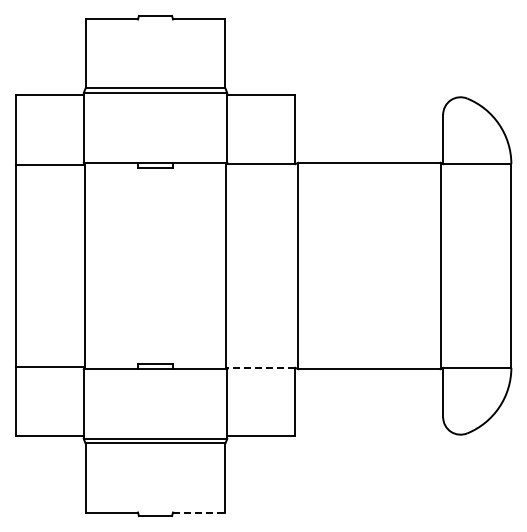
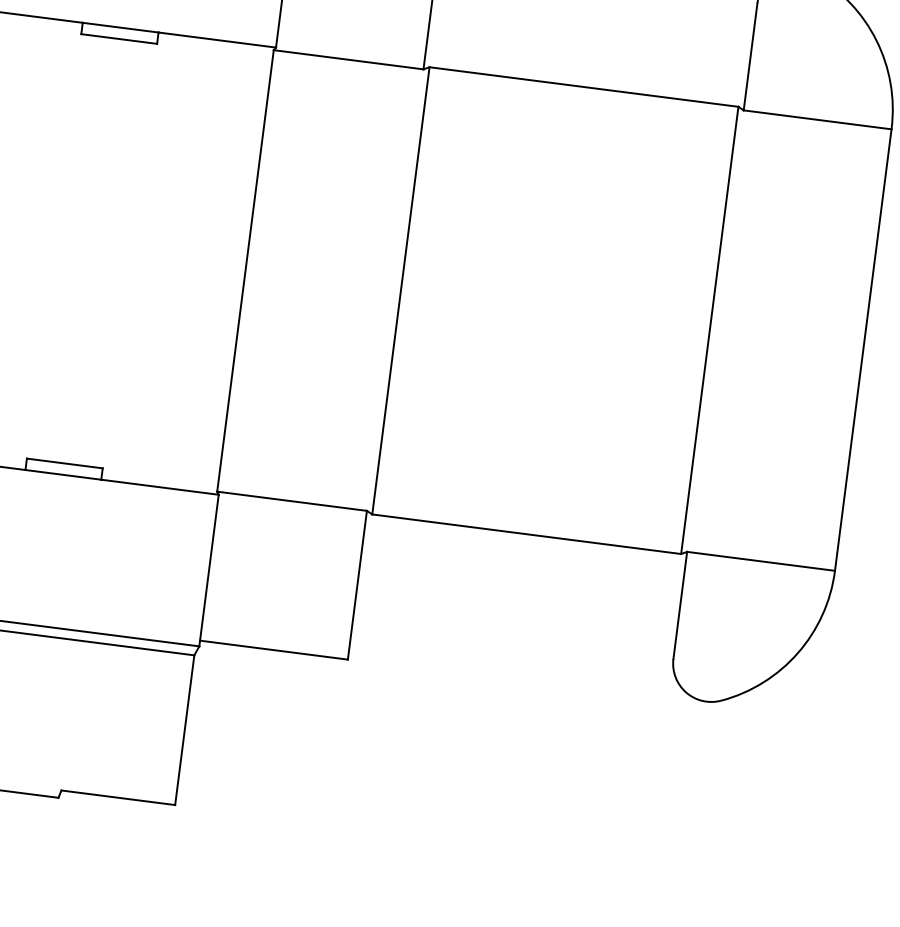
line: (260, 367) -> (291, 500), dashed -> solid
line: (199, 512) -> (118, 797), dashed -> solid

